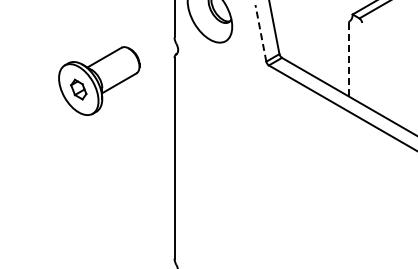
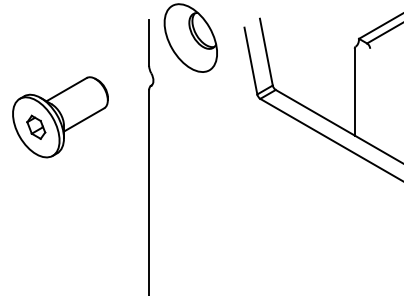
line: (260, 33) -> (250, 61), dashed -> solid
line: (349, 59) -> (355, 91), dashed -> solid

